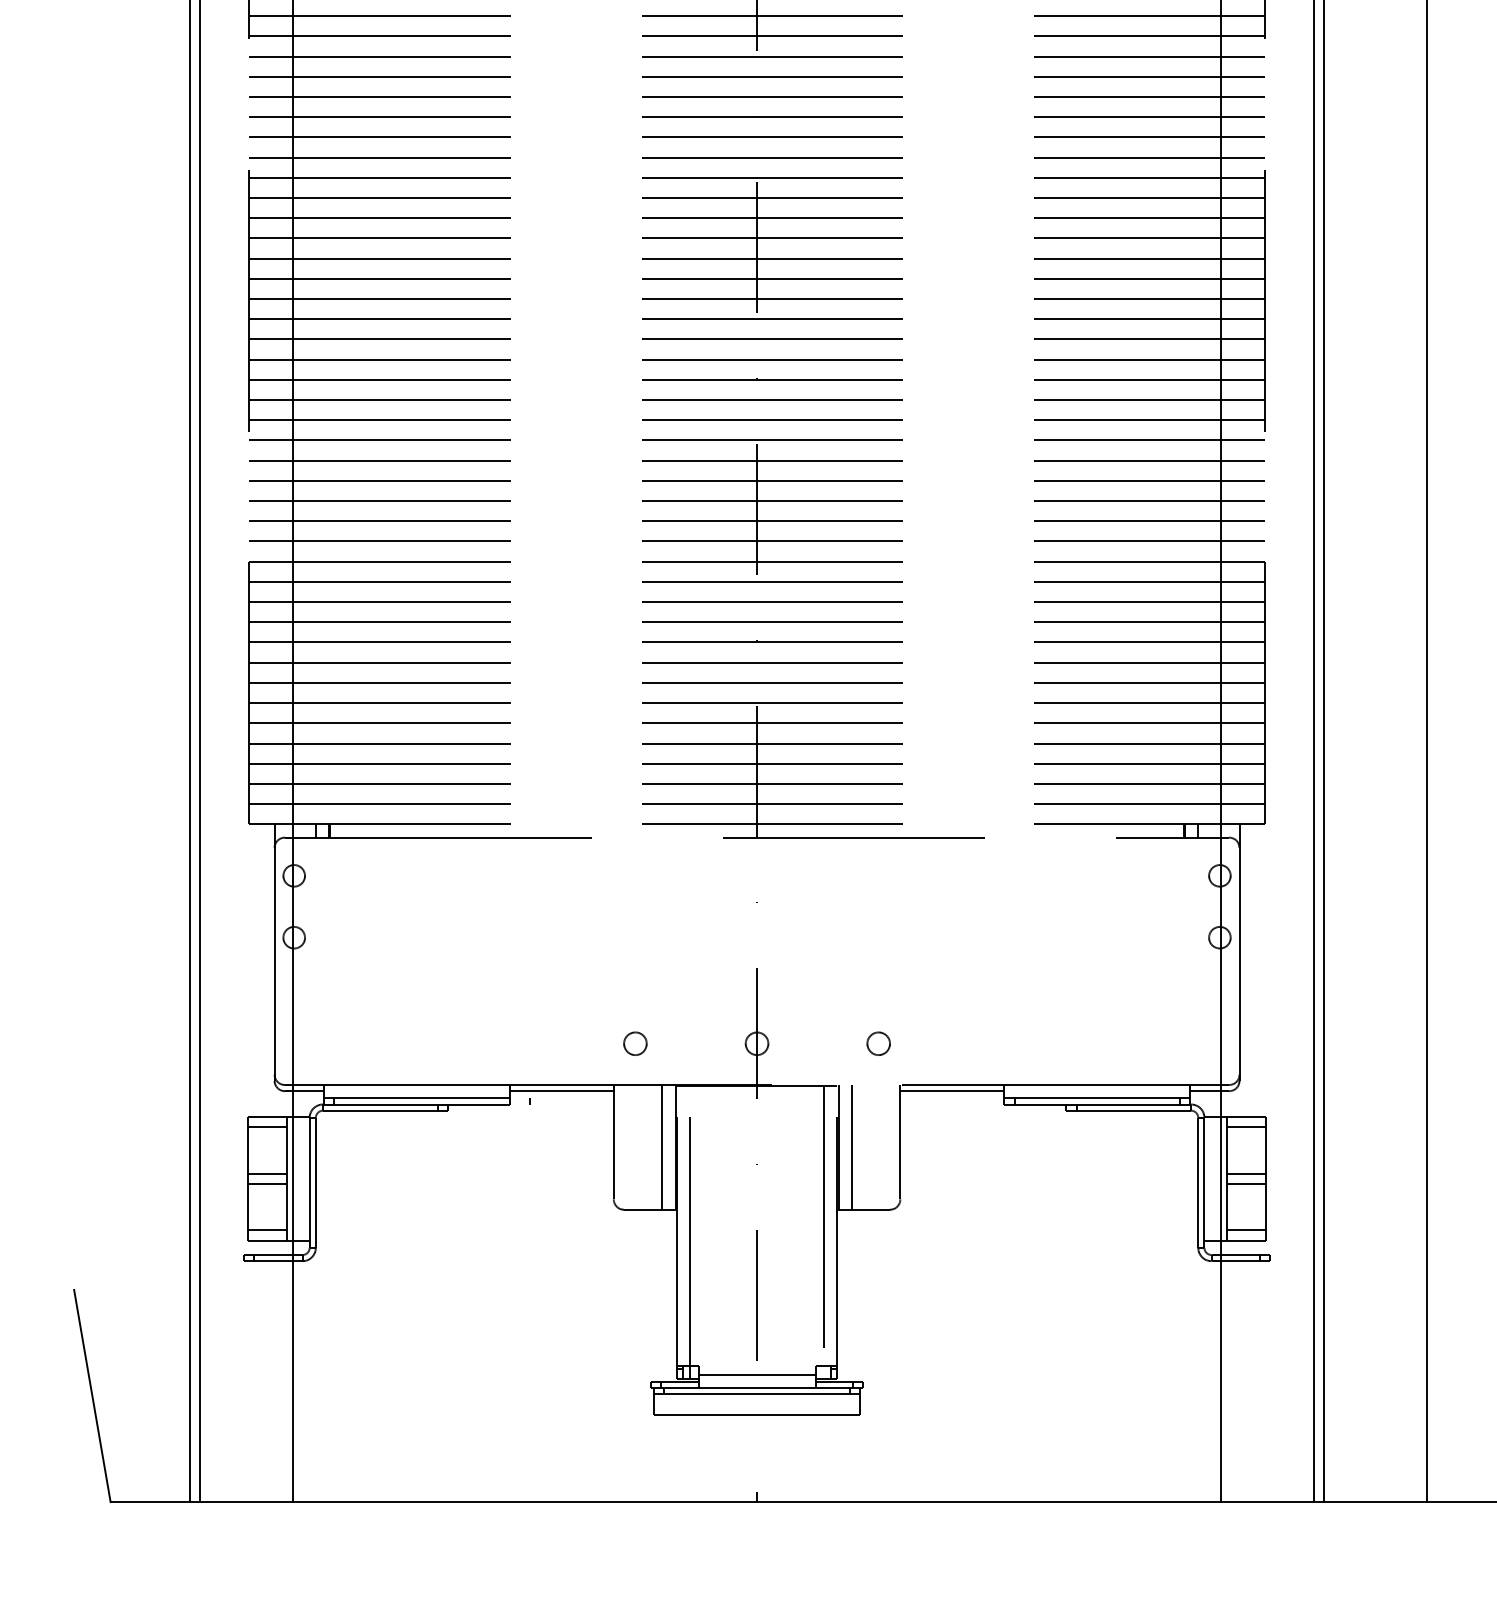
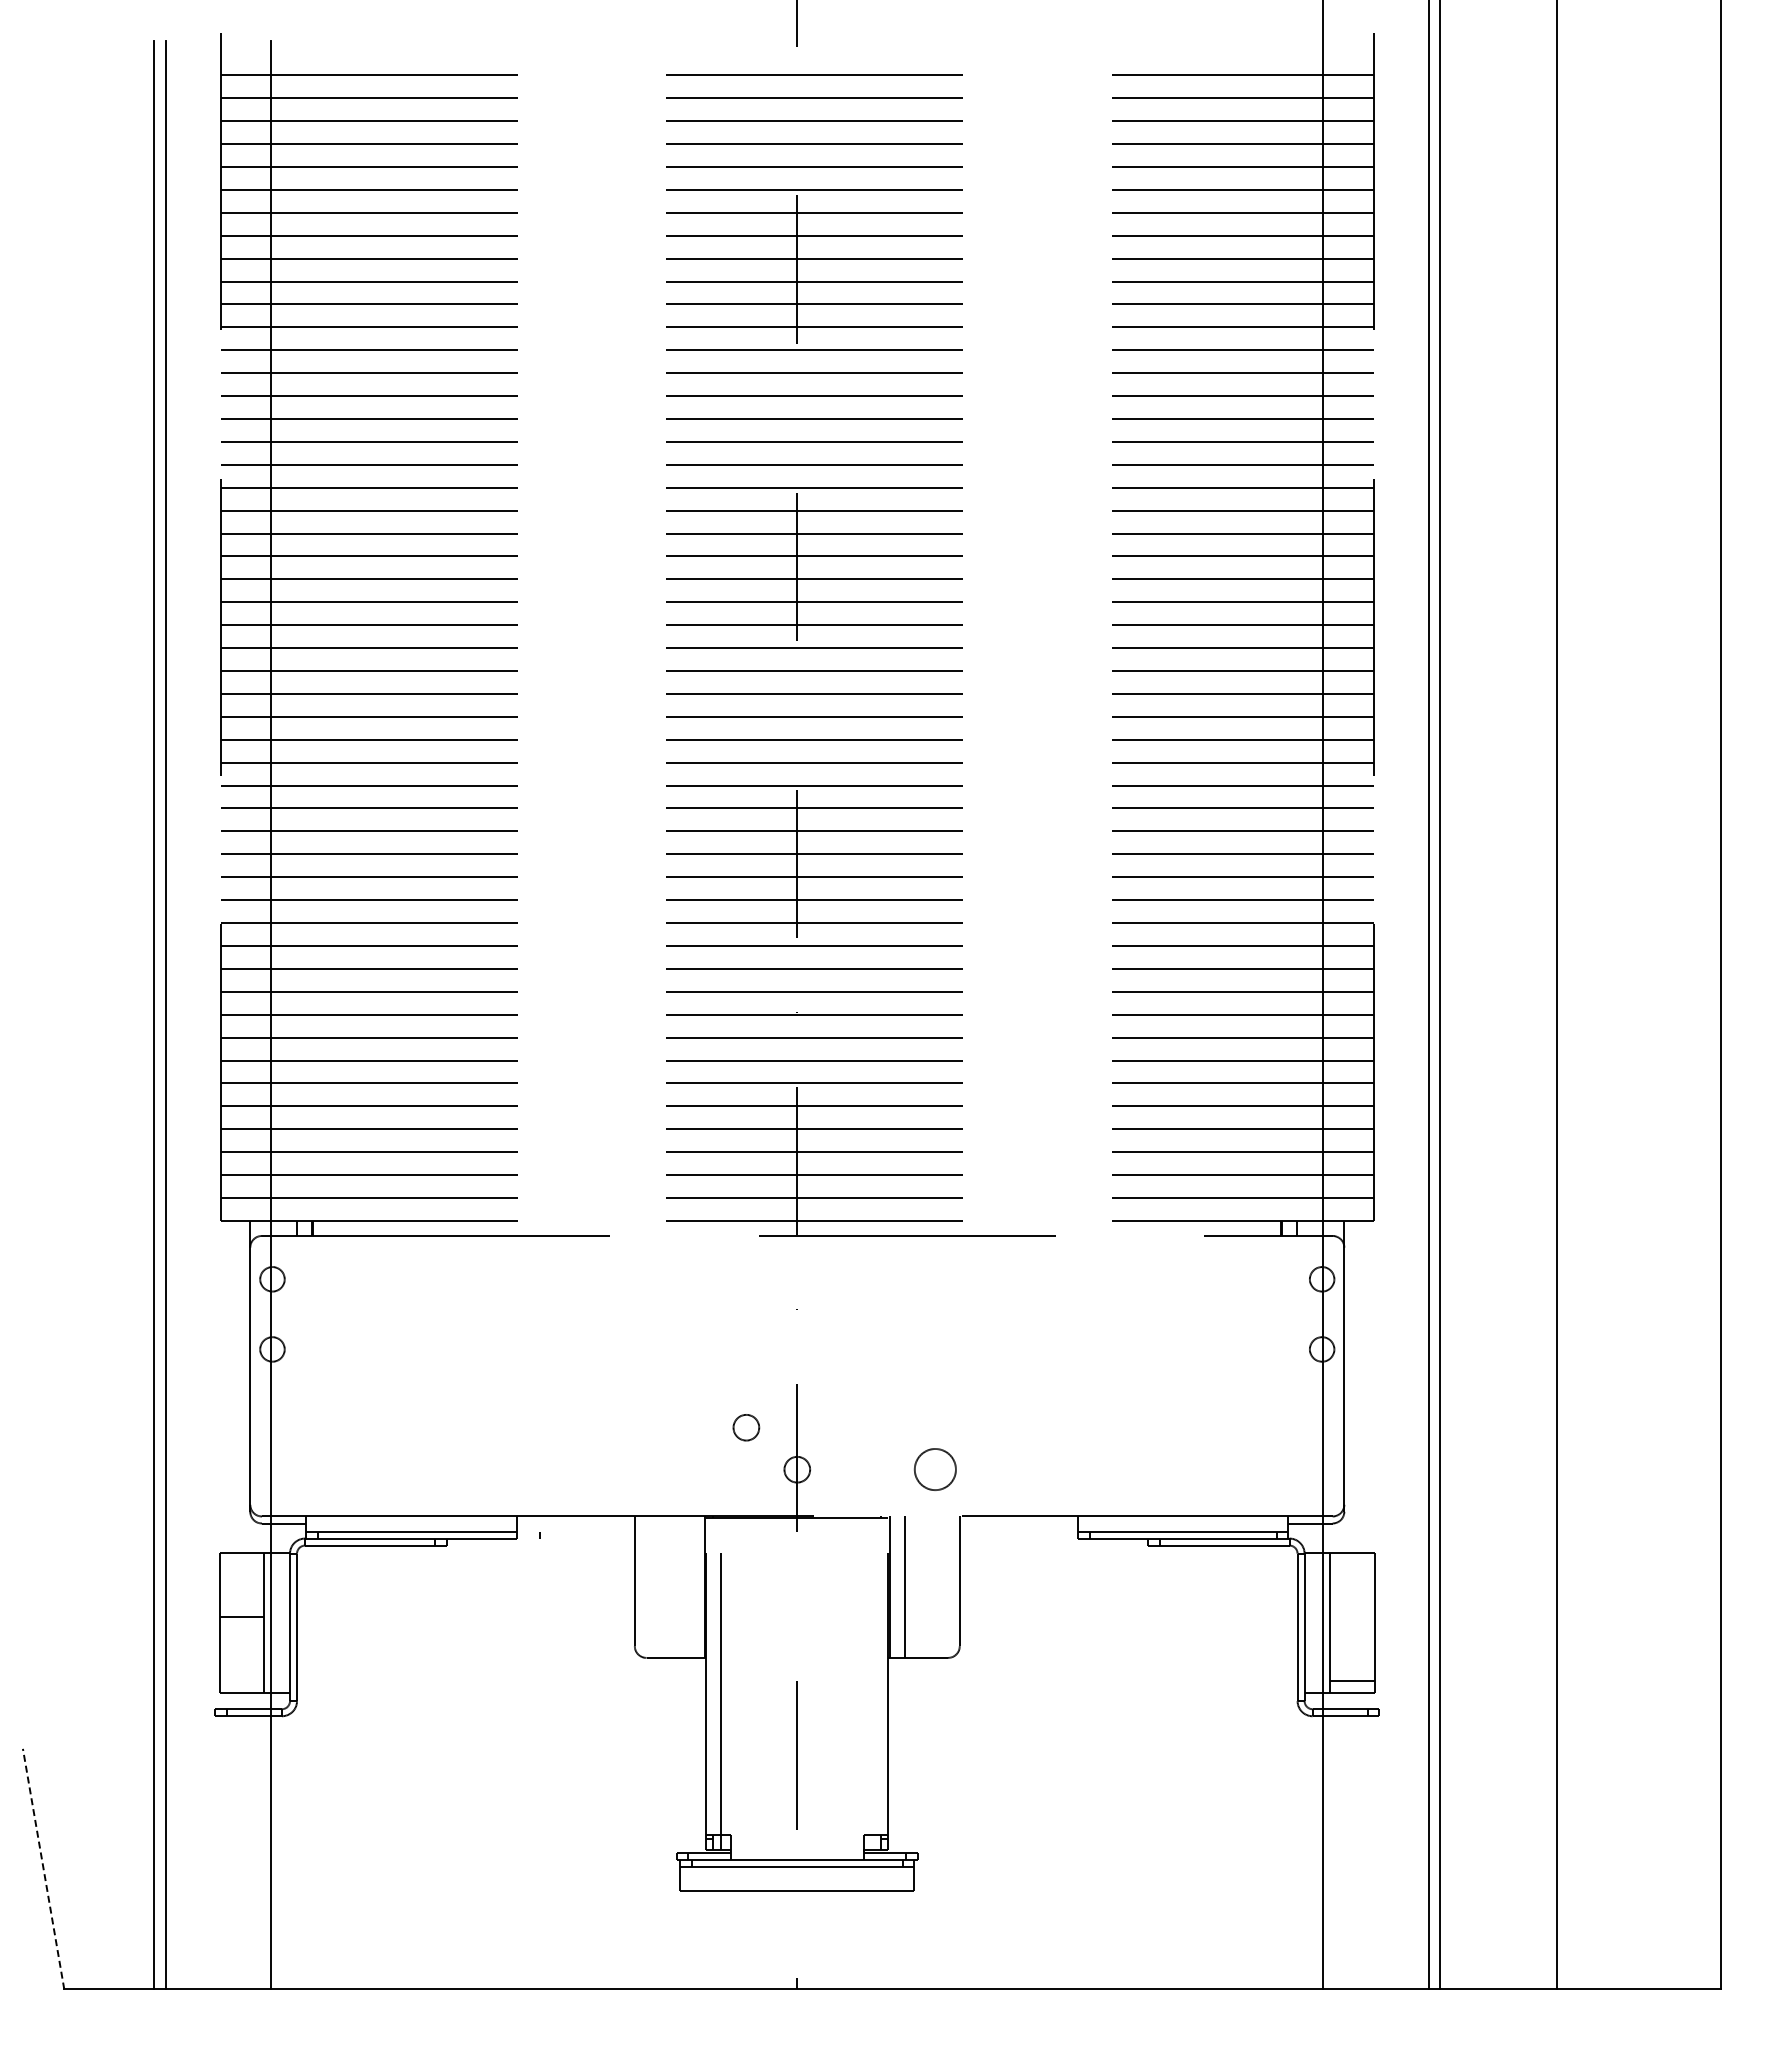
circle: (635, 1043) -> (746, 1427), moved
circle: (878, 1043) -> (934, 1469), size x1.6
line: (561, 1091) -> (575, 1523), removed
line: (952, 1091) -> (1018, 1523), removed
line: (266, 1127) -> (241, 1564), removed
line: (1246, 1127) -> (1352, 1564), removed
line: (661, 1146) -> (689, 1586), removed
line: (1246, 1173) -> (1352, 1616), removed
line: (266, 1183) -> (241, 1628), removed
line: (1246, 1183) -> (1352, 1628), removed
line: (266, 1230) -> (241, 1681), removed
line: (824, 1232) -> (873, 1683), removed
line: (756, 1375) -> (796, 1845), removed
line: (92, 1395) -> (43, 1868), solid -> dashed

